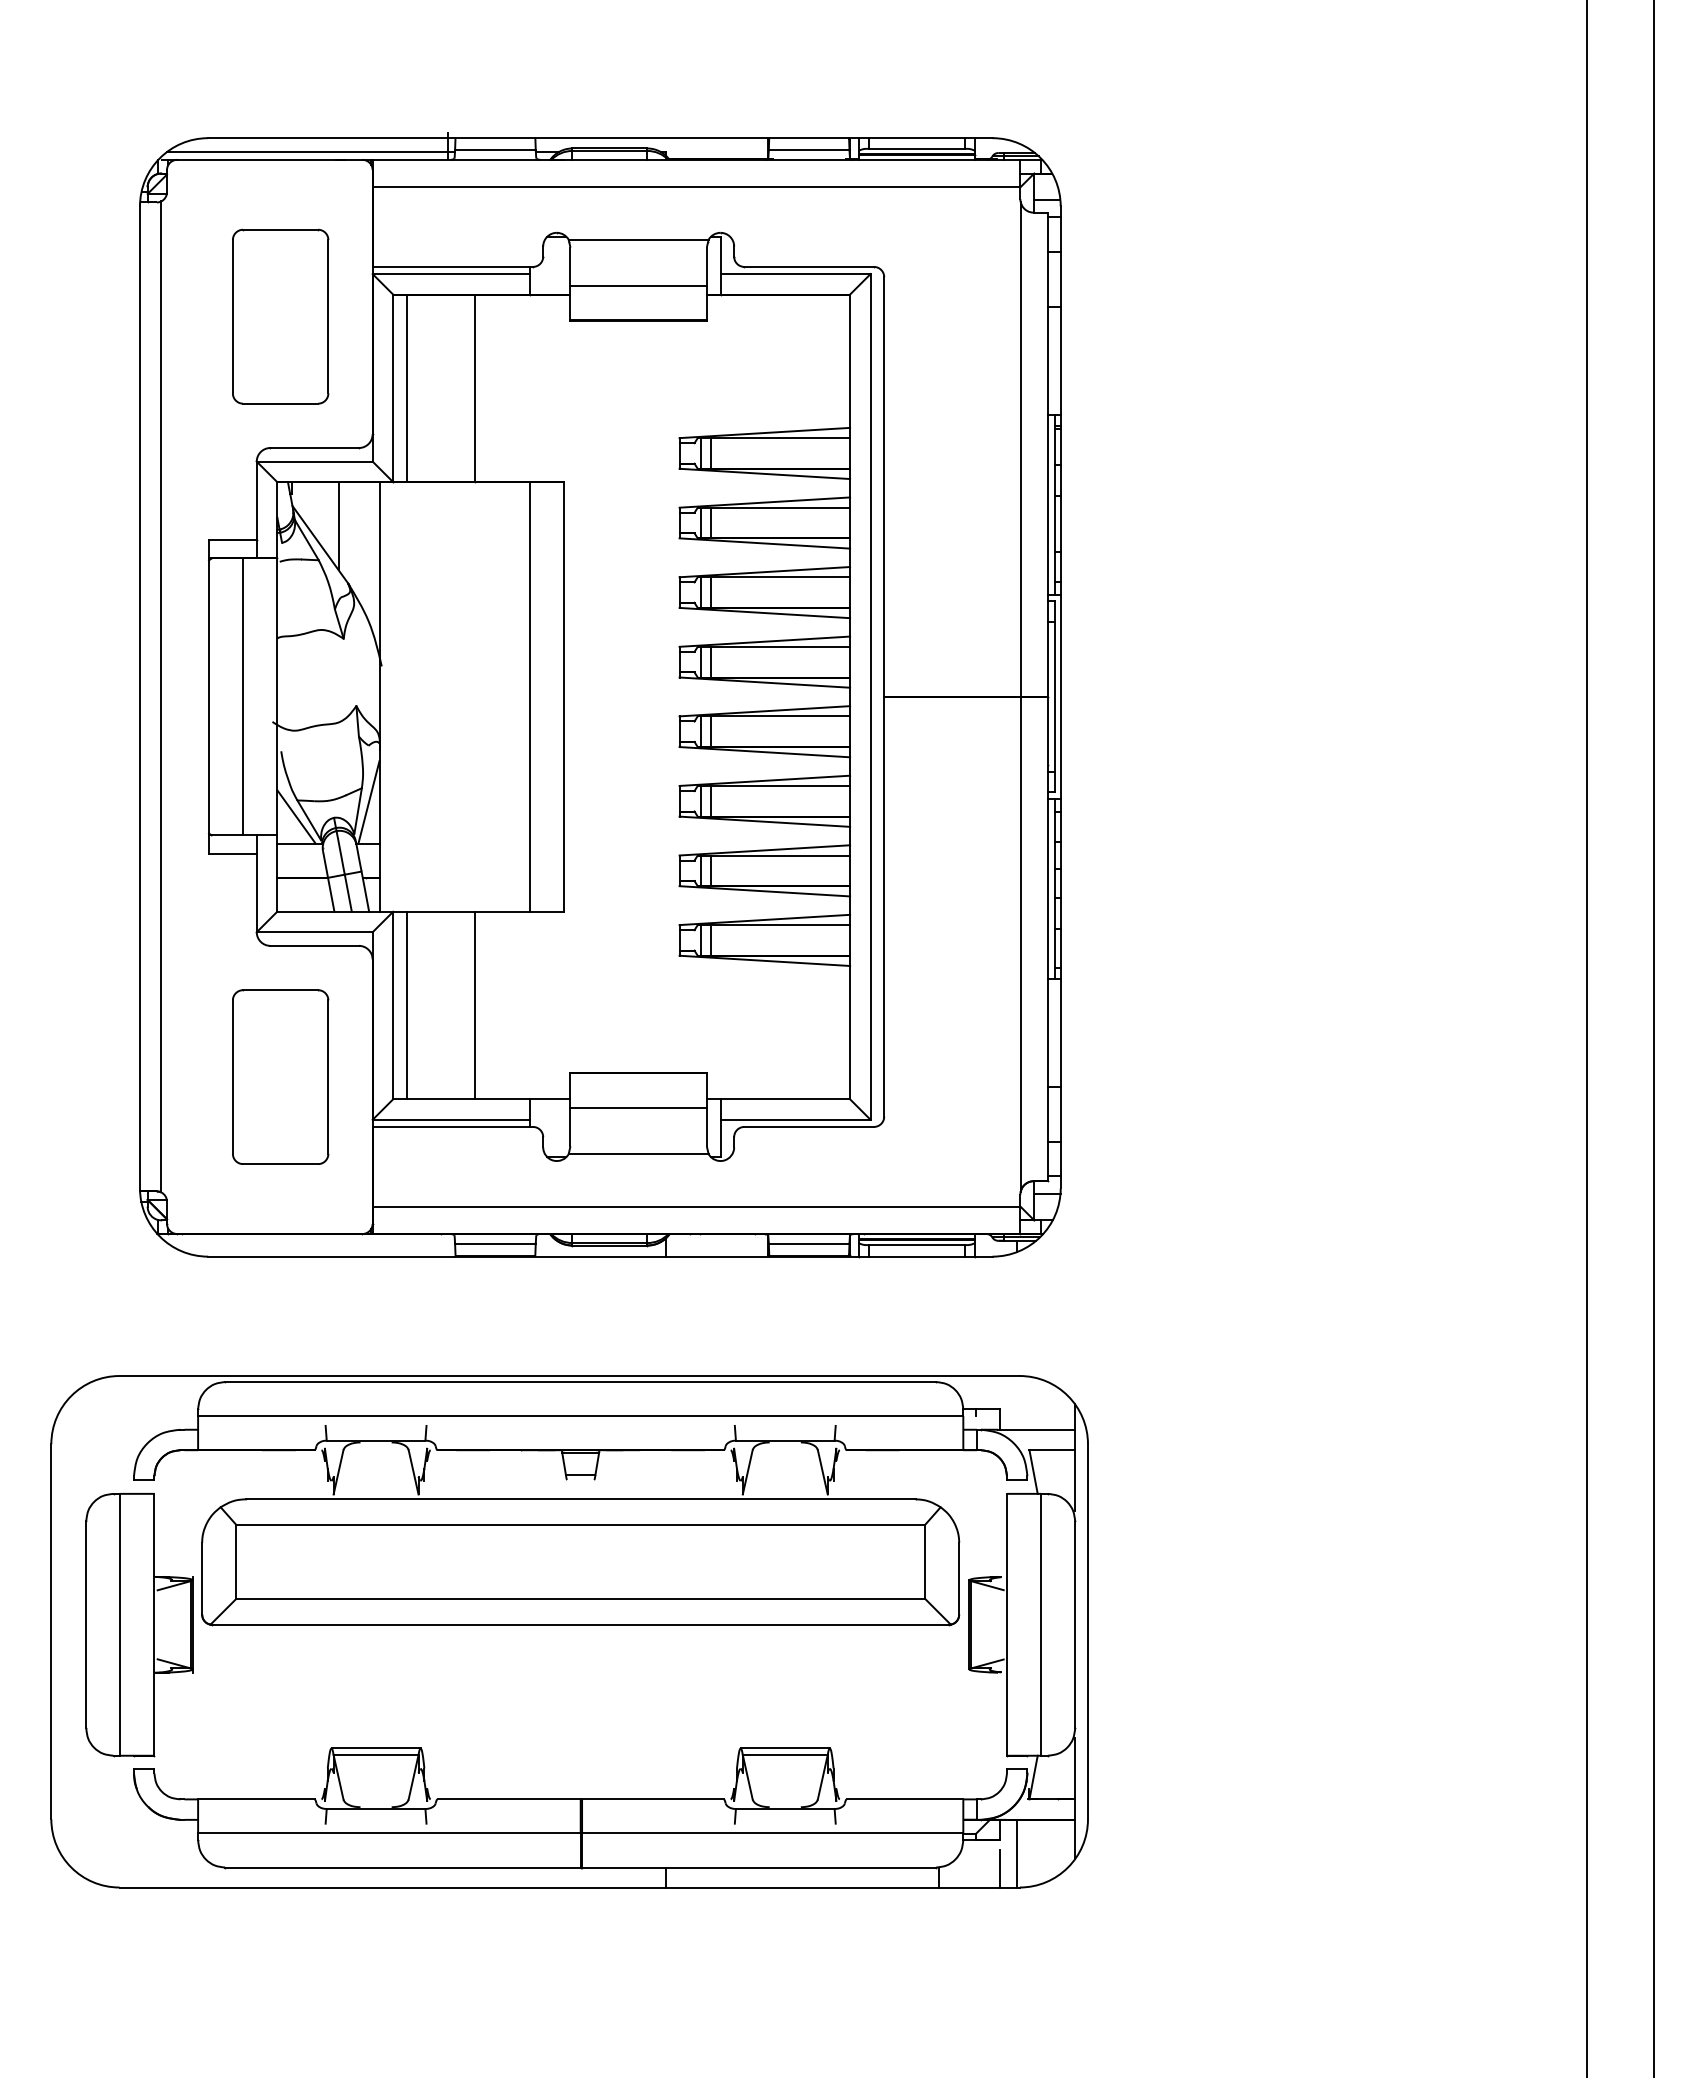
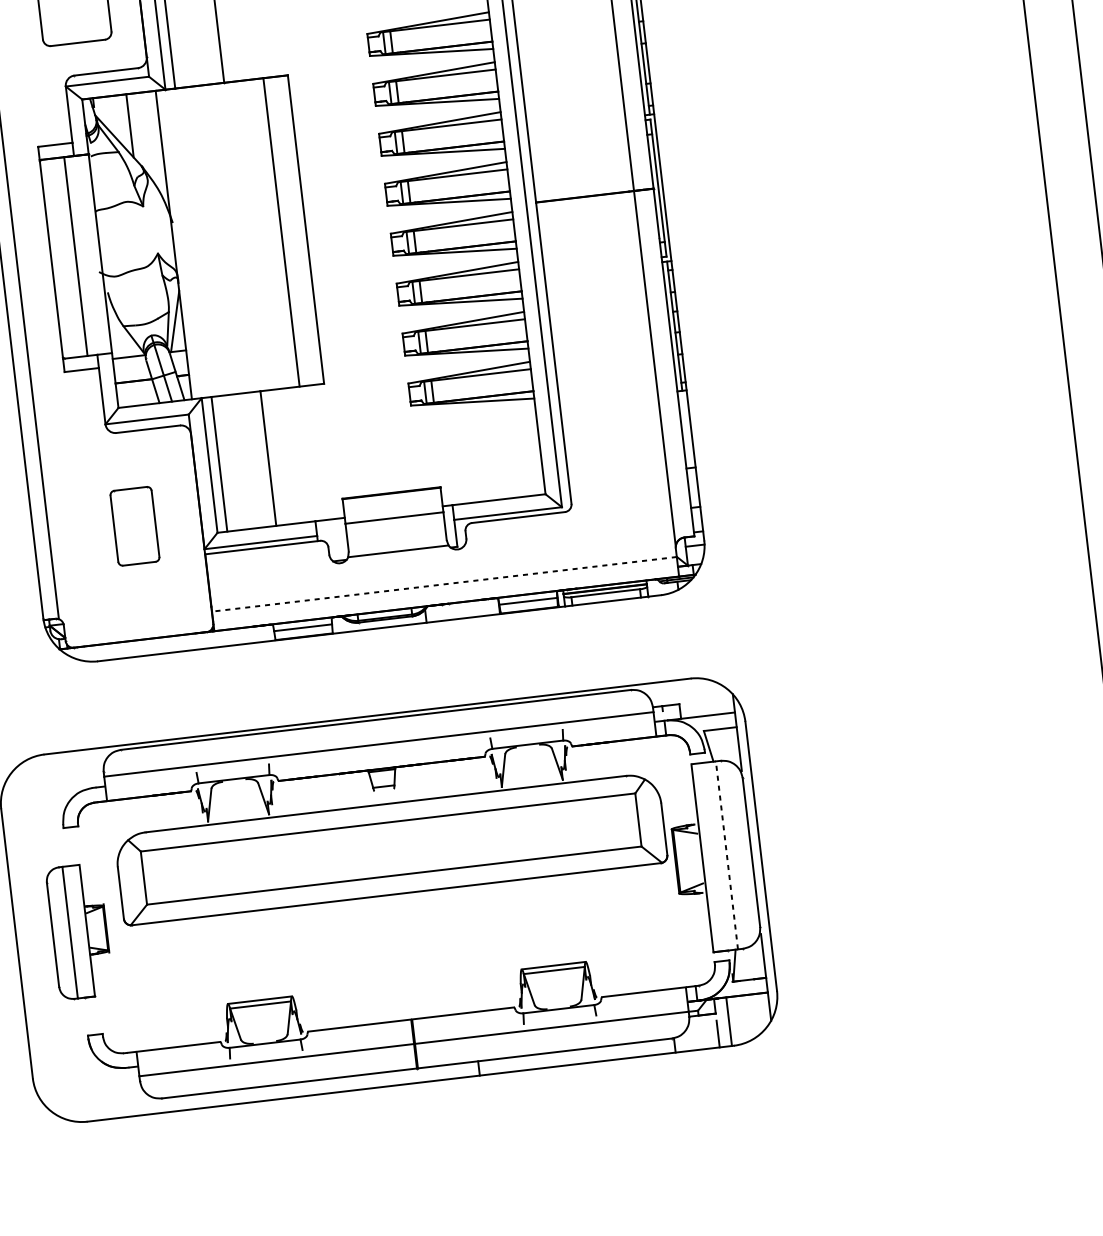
line: (296, 816) -> (124, 337), removed
part: (280, 1076) -> (134, 525), size x0.6
line: (696, 1206) -> (444, 584), solid -> dashed
line: (1041, 1624) -> (727, 855), solid -> dashed
part: (139, 1625) -> (79, 931), size x0.7

